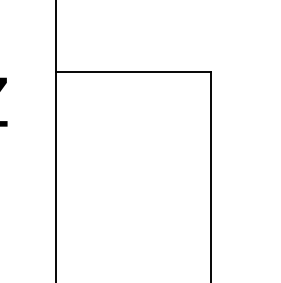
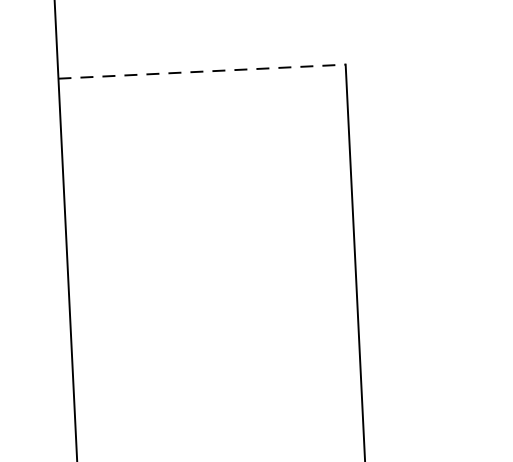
line: (133, 71) -> (201, 71), solid -> dashed

